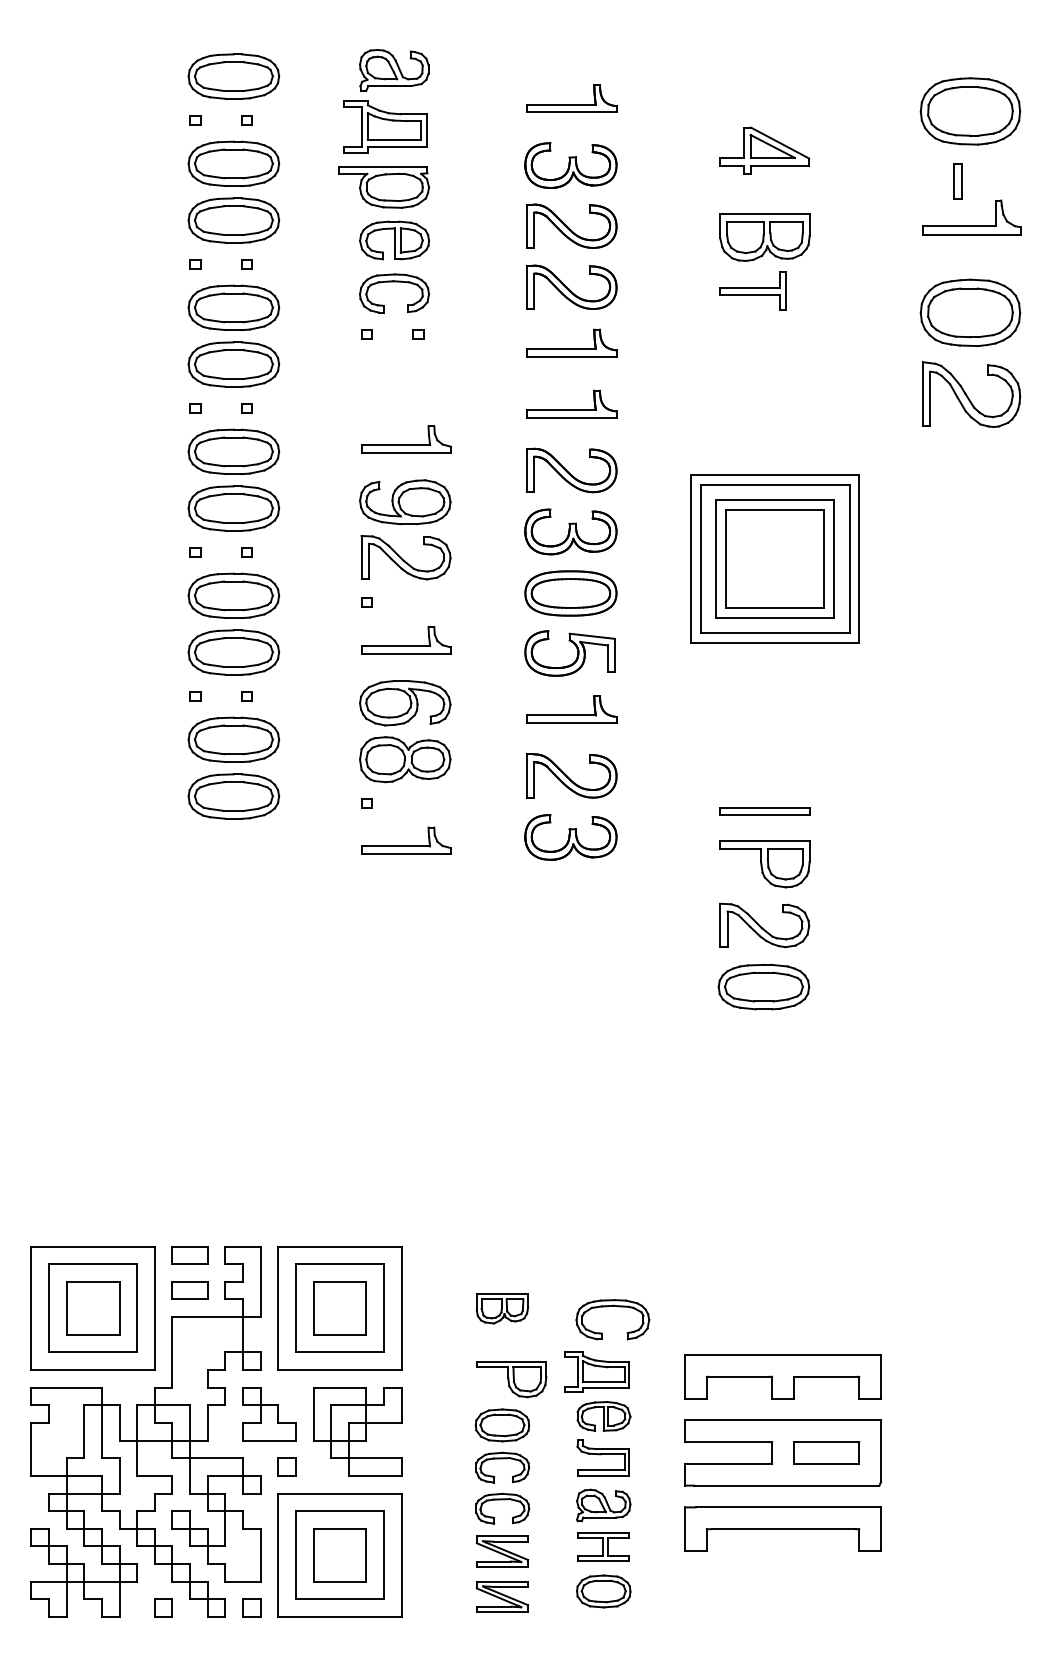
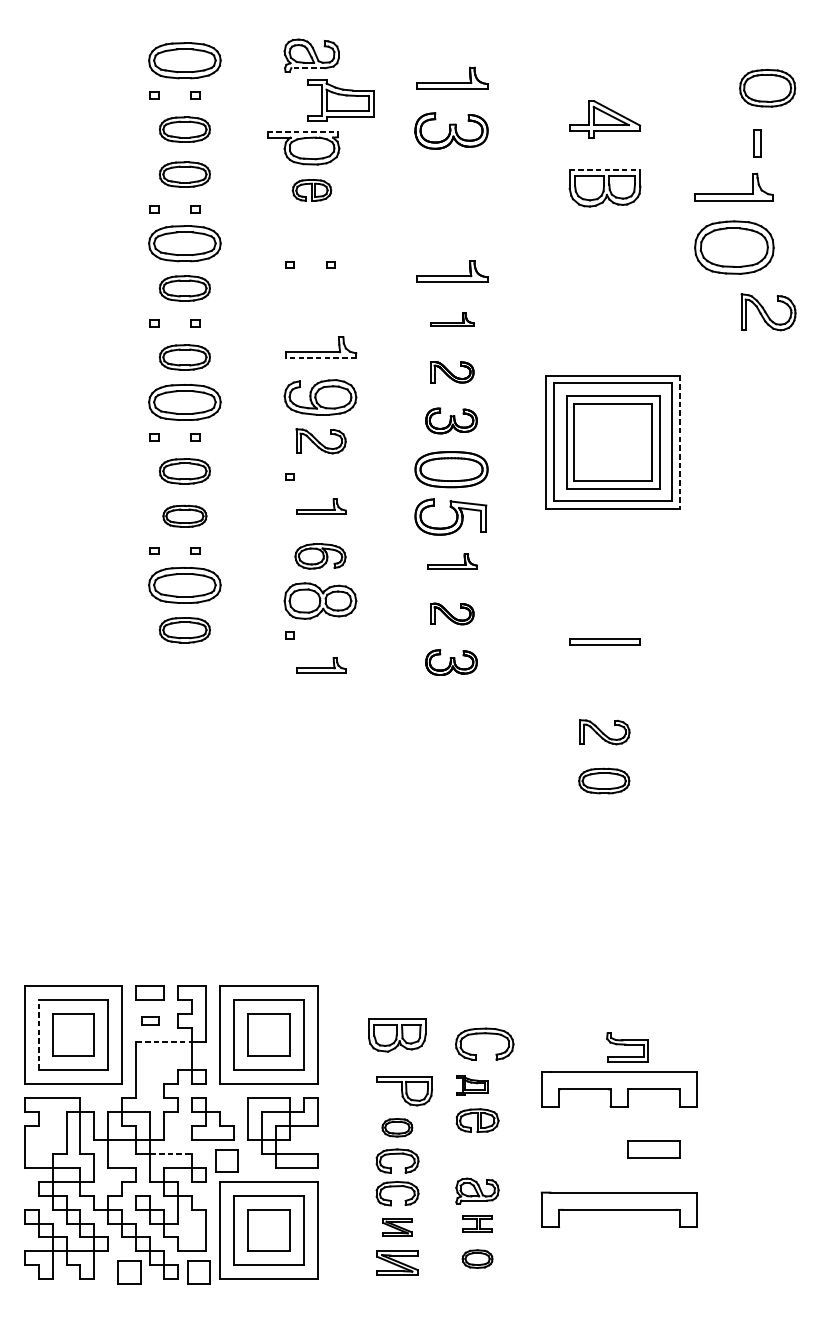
line: (389, 86) -> (308, 68), solid -> dashed
part: (970, 111) -> (767, 88), size x0.7
part: (385, 126) -> (340, 100), moved
part: (233, 163) -> (184, 129), size x0.7
line: (383, 167) -> (303, 132), solid -> dashed
line: (764, 214) -> (604, 169), solid -> dashed
part: (233, 220) -> (184, 174), size x0.7
part: (571, 225) -> (451, 178), removed
part: (971, 225) -> (733, 193), moved
part: (394, 240) -> (311, 190), size x0.7
part: (394, 282) -> (311, 223), removed
part: (571, 286) -> (451, 226), removed
part: (752, 290) -> (595, 229), removed
part: (970, 312) -> (734, 247), moved
part: (233, 364) -> (184, 288), size x0.7
part: (971, 394) -> (768, 312), size x0.7
part: (571, 403) -> (451, 319), size x0.6
part: (233, 451) -> (184, 357), size x0.7
line: (405, 452) -> (320, 358), solid -> dashed
part: (571, 470) -> (451, 372), size x0.6
part: (570, 531) -> (451, 420), size x0.7
part: (405, 557) -> (320, 441), size x0.7
line: (859, 559) -> (679, 442), solid -> dashed
part: (233, 595) -> (184, 471), size x0.7
part: (406, 640) -> (321, 506), size x0.7
part: (233, 652) -> (184, 516), size x0.6
part: (405, 703) -> (320, 556), size x0.7
part: (571, 709) -> (451, 561), size x0.7
part: (571, 775) -> (451, 613), size x0.6
part: (233, 796) -> (184, 630), size x0.7
part: (570, 837) -> (451, 662), size x0.7
part: (406, 840) -> (321, 665), size x0.7
part: (764, 864) -> (604, 684), removed
part: (764, 925) -> (604, 732), size x0.7
part: (763, 987) -> (603, 781), size x0.7
part: (189, 1290) -> (149, 1021), size x0.6
line: (48, 1307) -> (38, 1034), solid -> dashed
part: (502, 1308) -> (397, 1035), size x1.4
line: (208, 1317) -> (164, 1042), solid -> dashed
part: (596, 1371) -> (471, 1085), size x0.6
part: (502, 1425) -> (397, 1127), size x0.7
part: (782, 1452) -> (618, 1149), removed
part: (602, 1457) -> (626, 1047), moved
line: (217, 1458) -> (171, 1153), solid -> dashed
part: (286, 1466) -> (226, 1160), size x1.6
part: (603, 1546) -> (477, 1223), size x0.7
part: (502, 1551) -> (397, 1227), size x0.7
part: (603, 1591) -> (477, 1259), size x0.7
part: (163, 1607) -> (129, 1271), size x1.6
part: (251, 1607) -> (198, 1271), size x1.6

